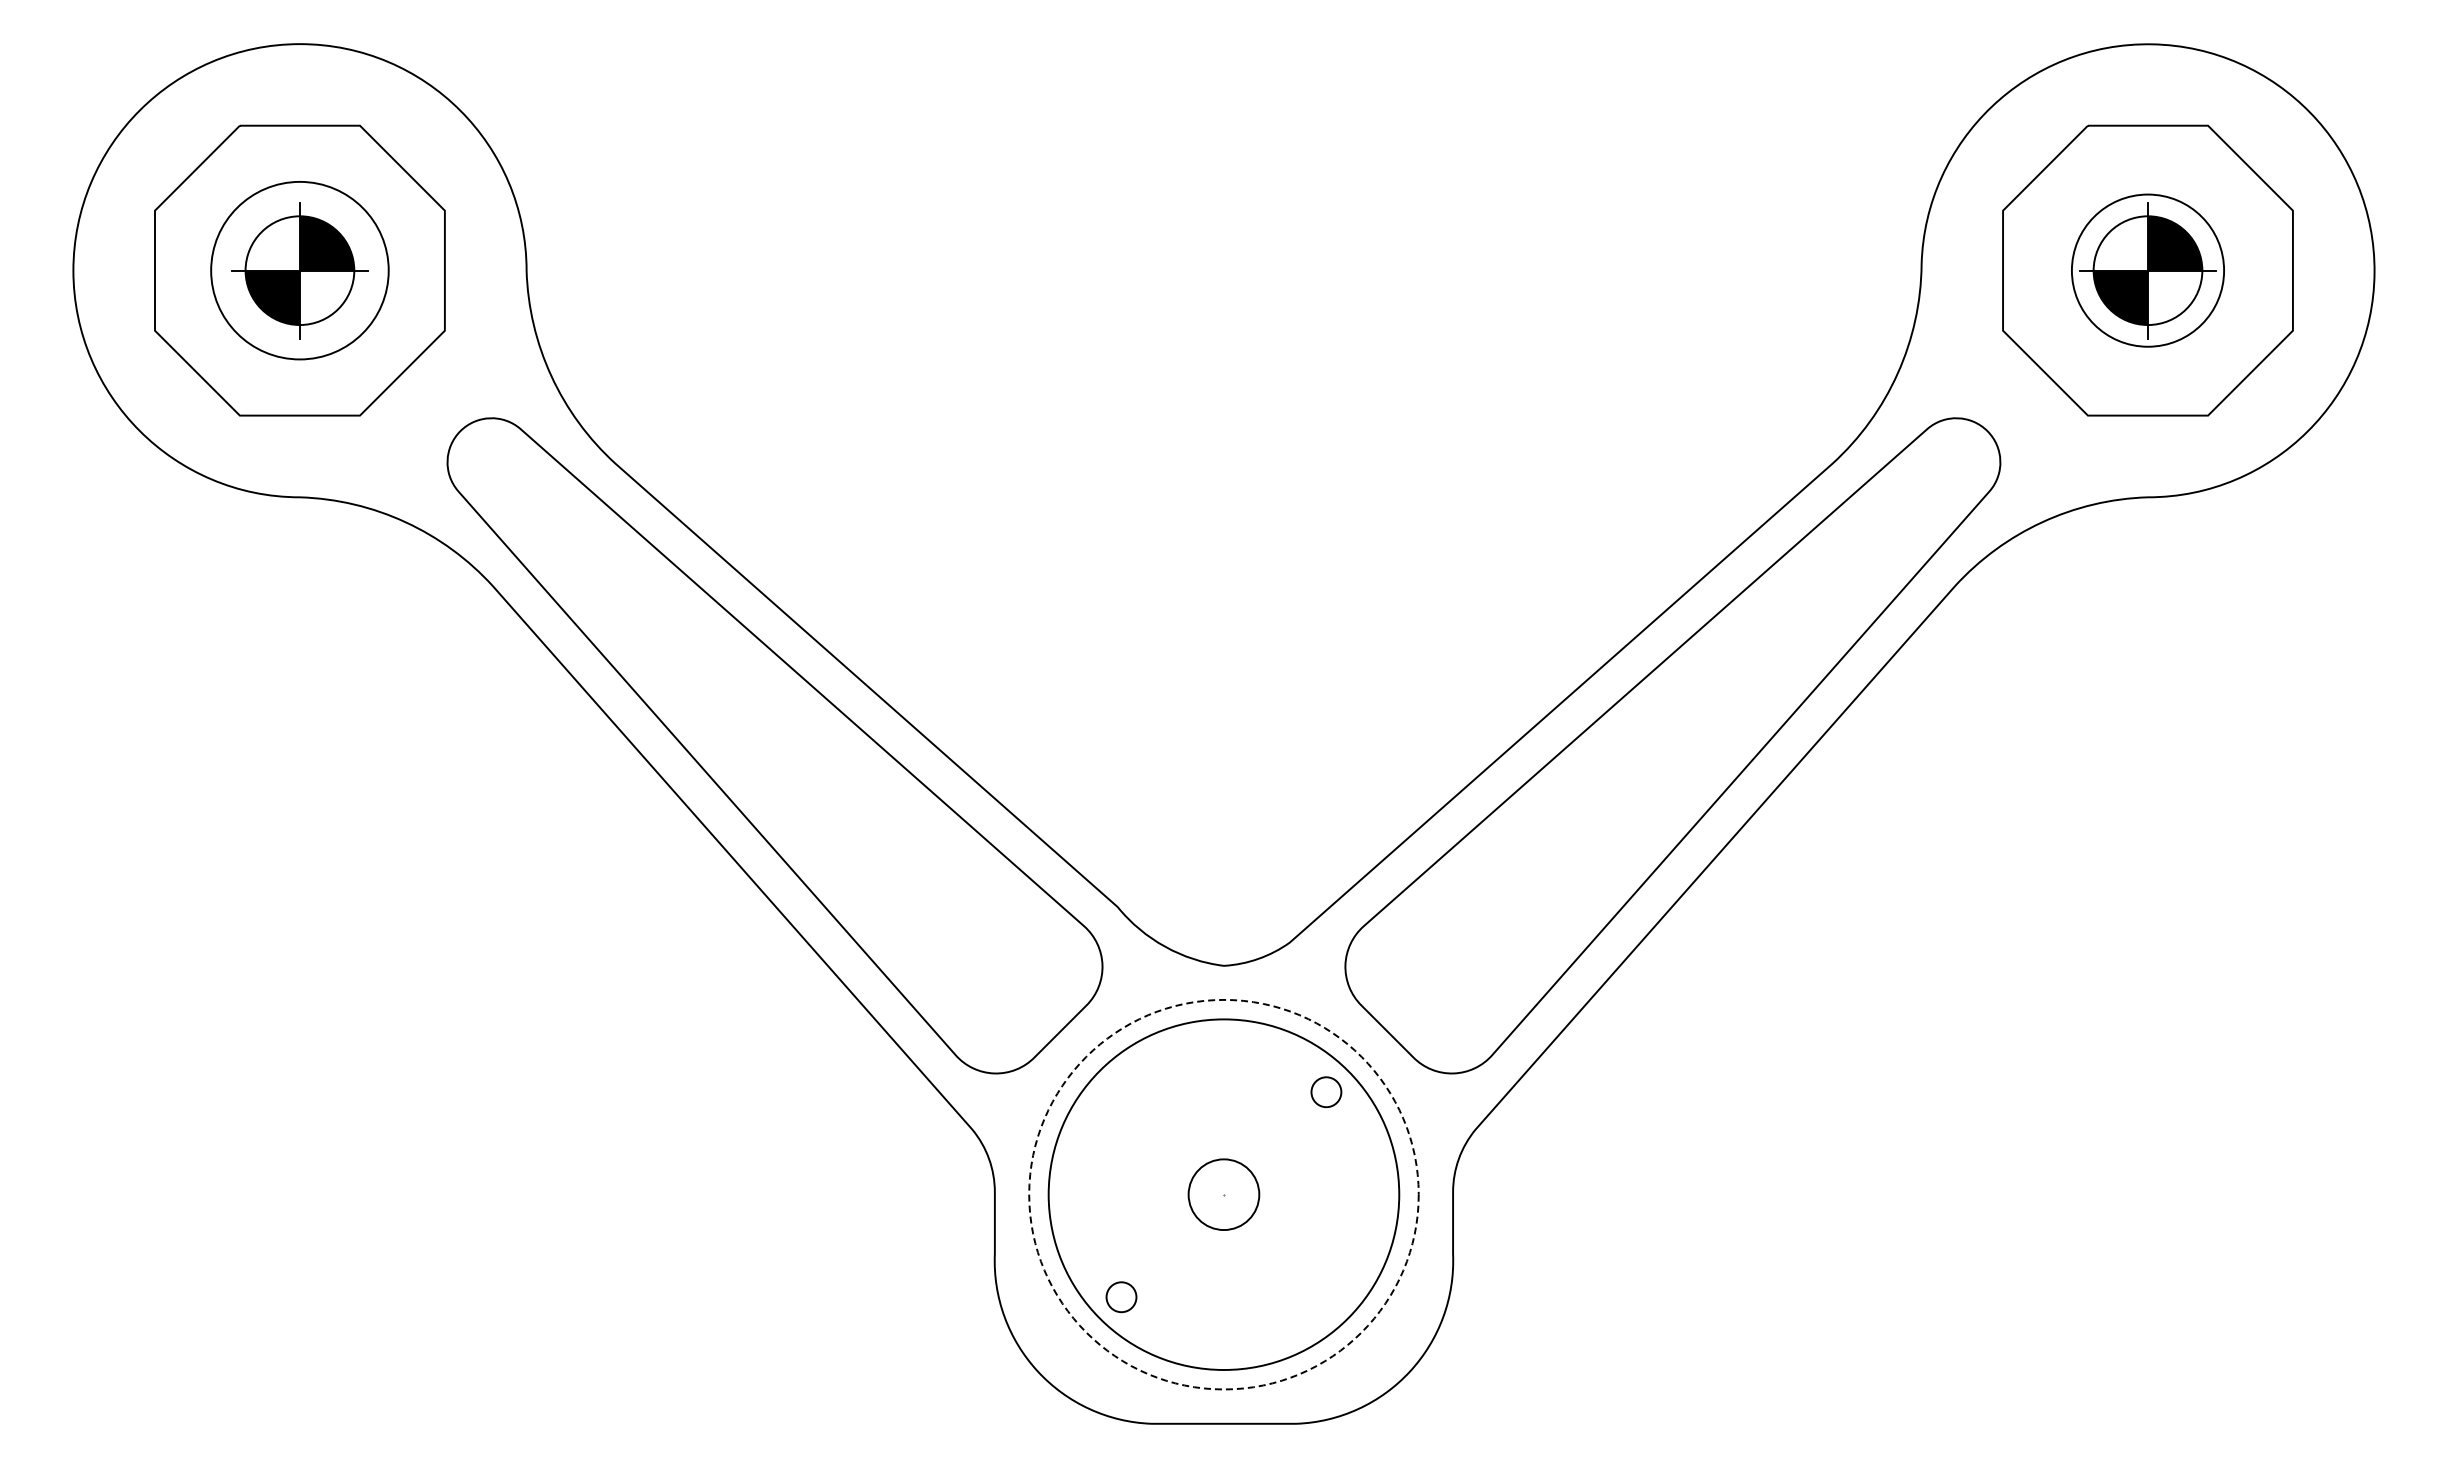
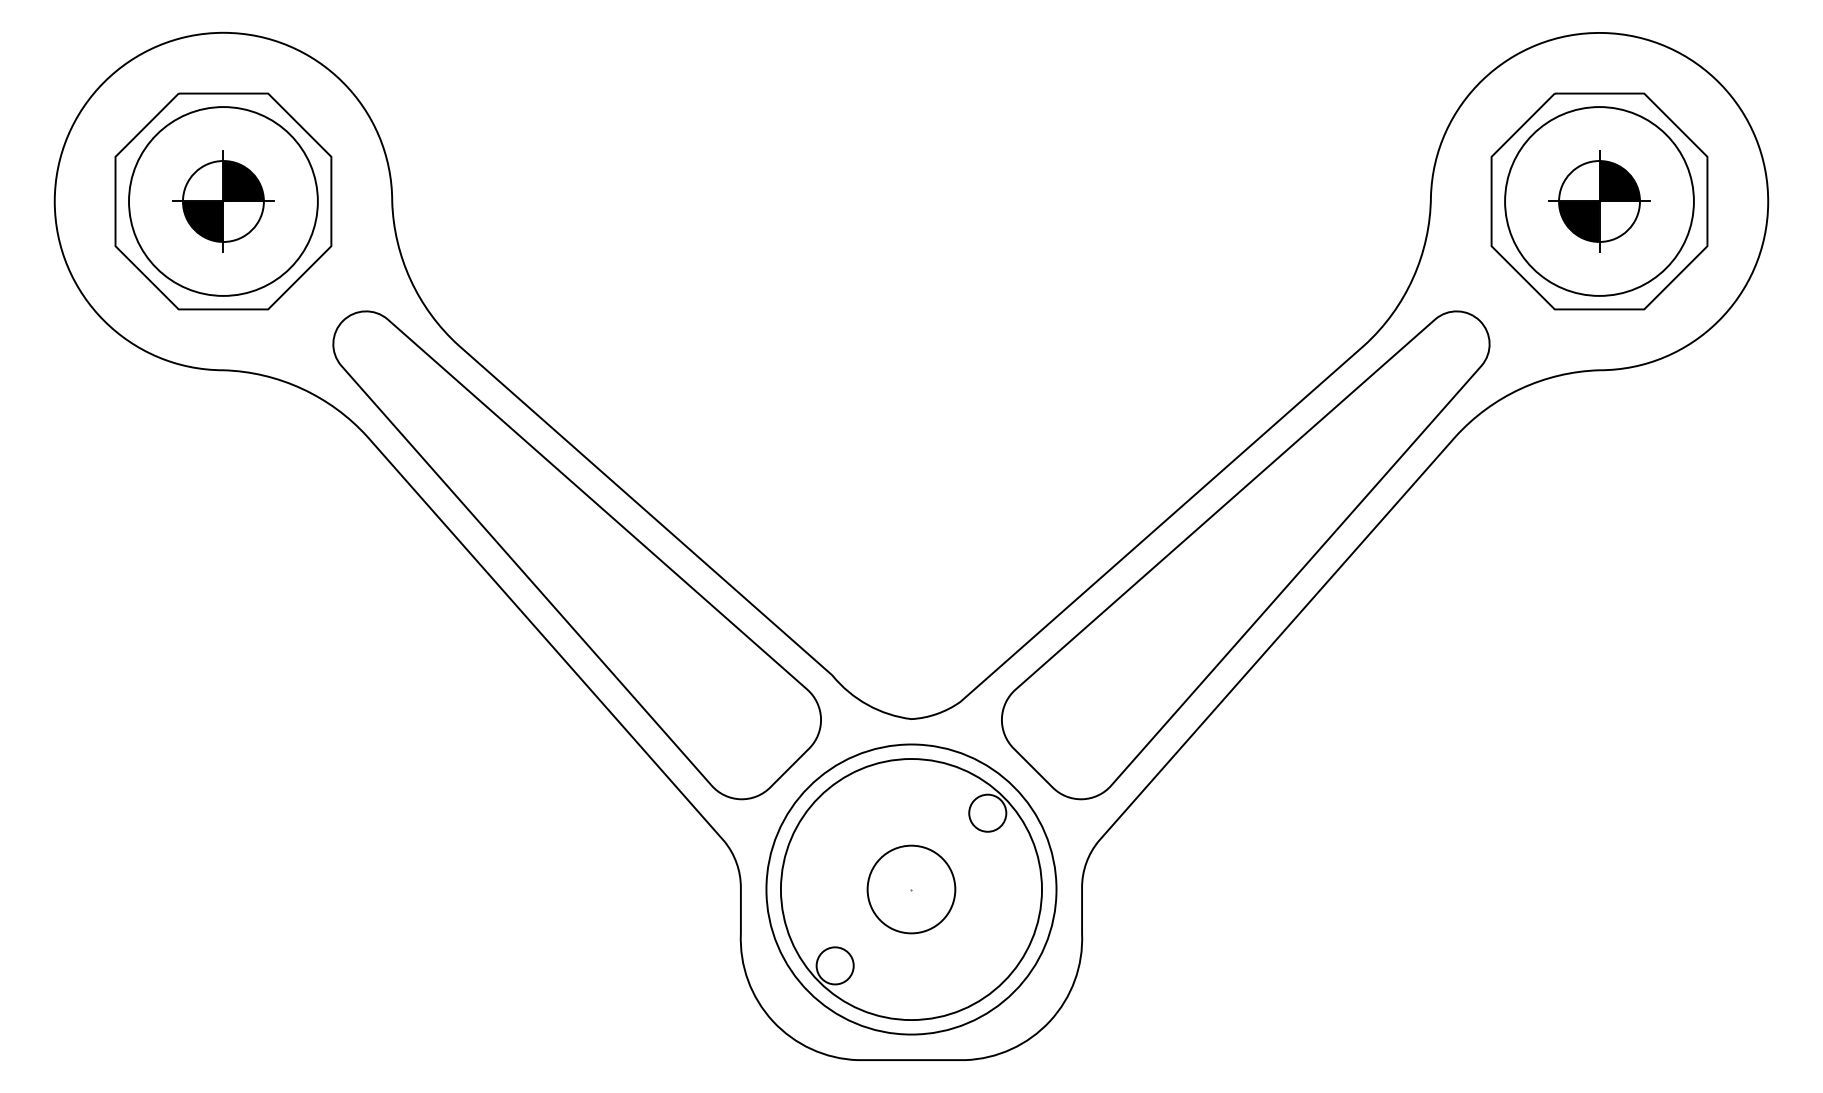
circle: (299, 270) -> (223, 201), size x1.43
circle: (2147, 270) -> (1599, 201), size x1.67
circle: (1326, 1092) -> (987, 813), size x1.67
circle: (1223, 1194) -> (911, 889), dashed -> solid
circle: (1223, 1194) -> (911, 889), size x1.67
circle: (1121, 1297) -> (835, 966), size x1.67

